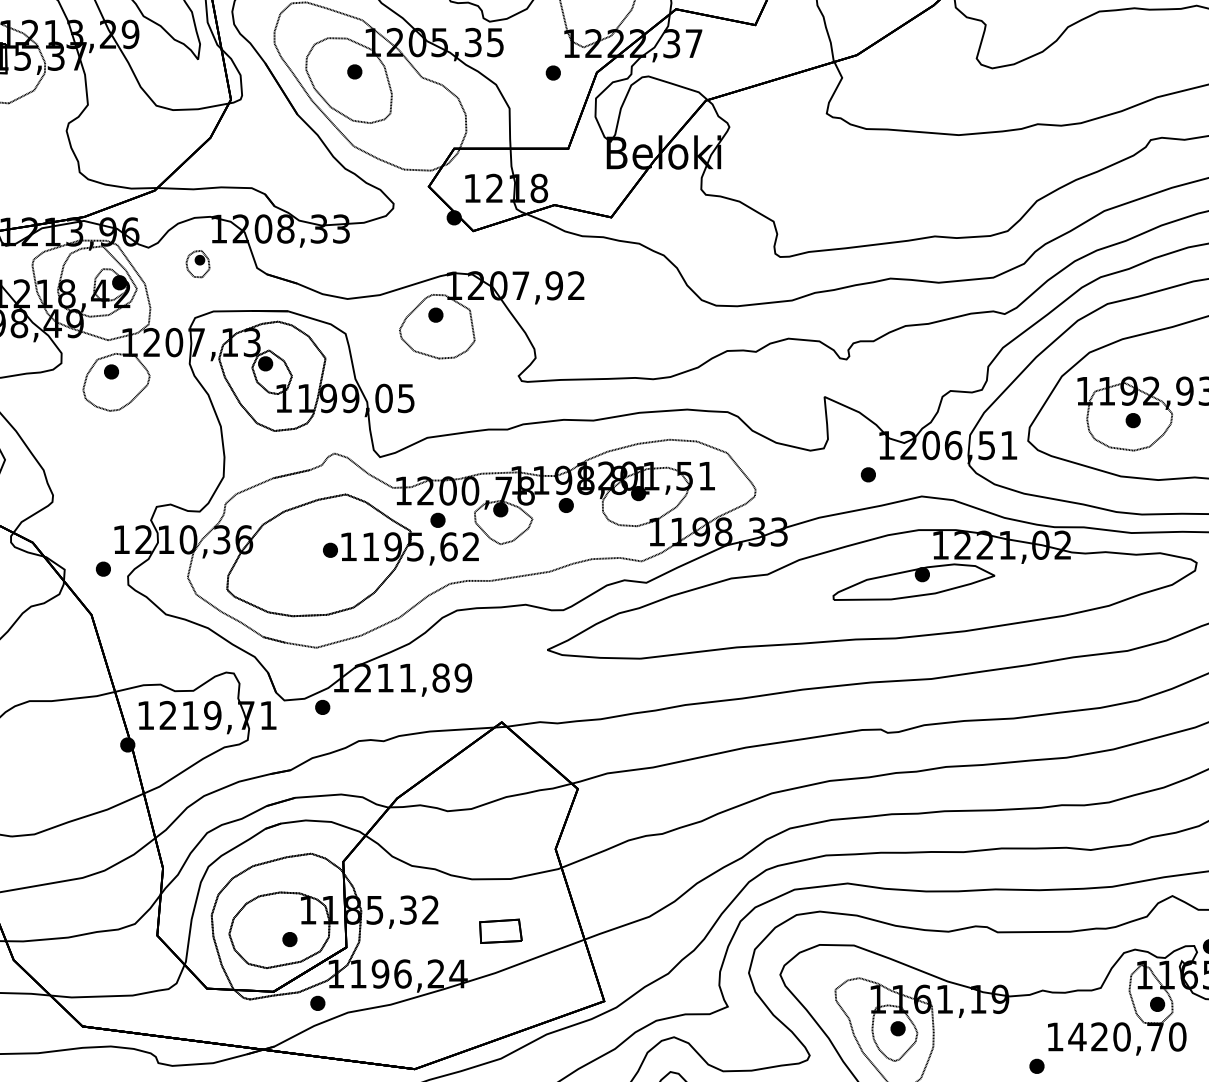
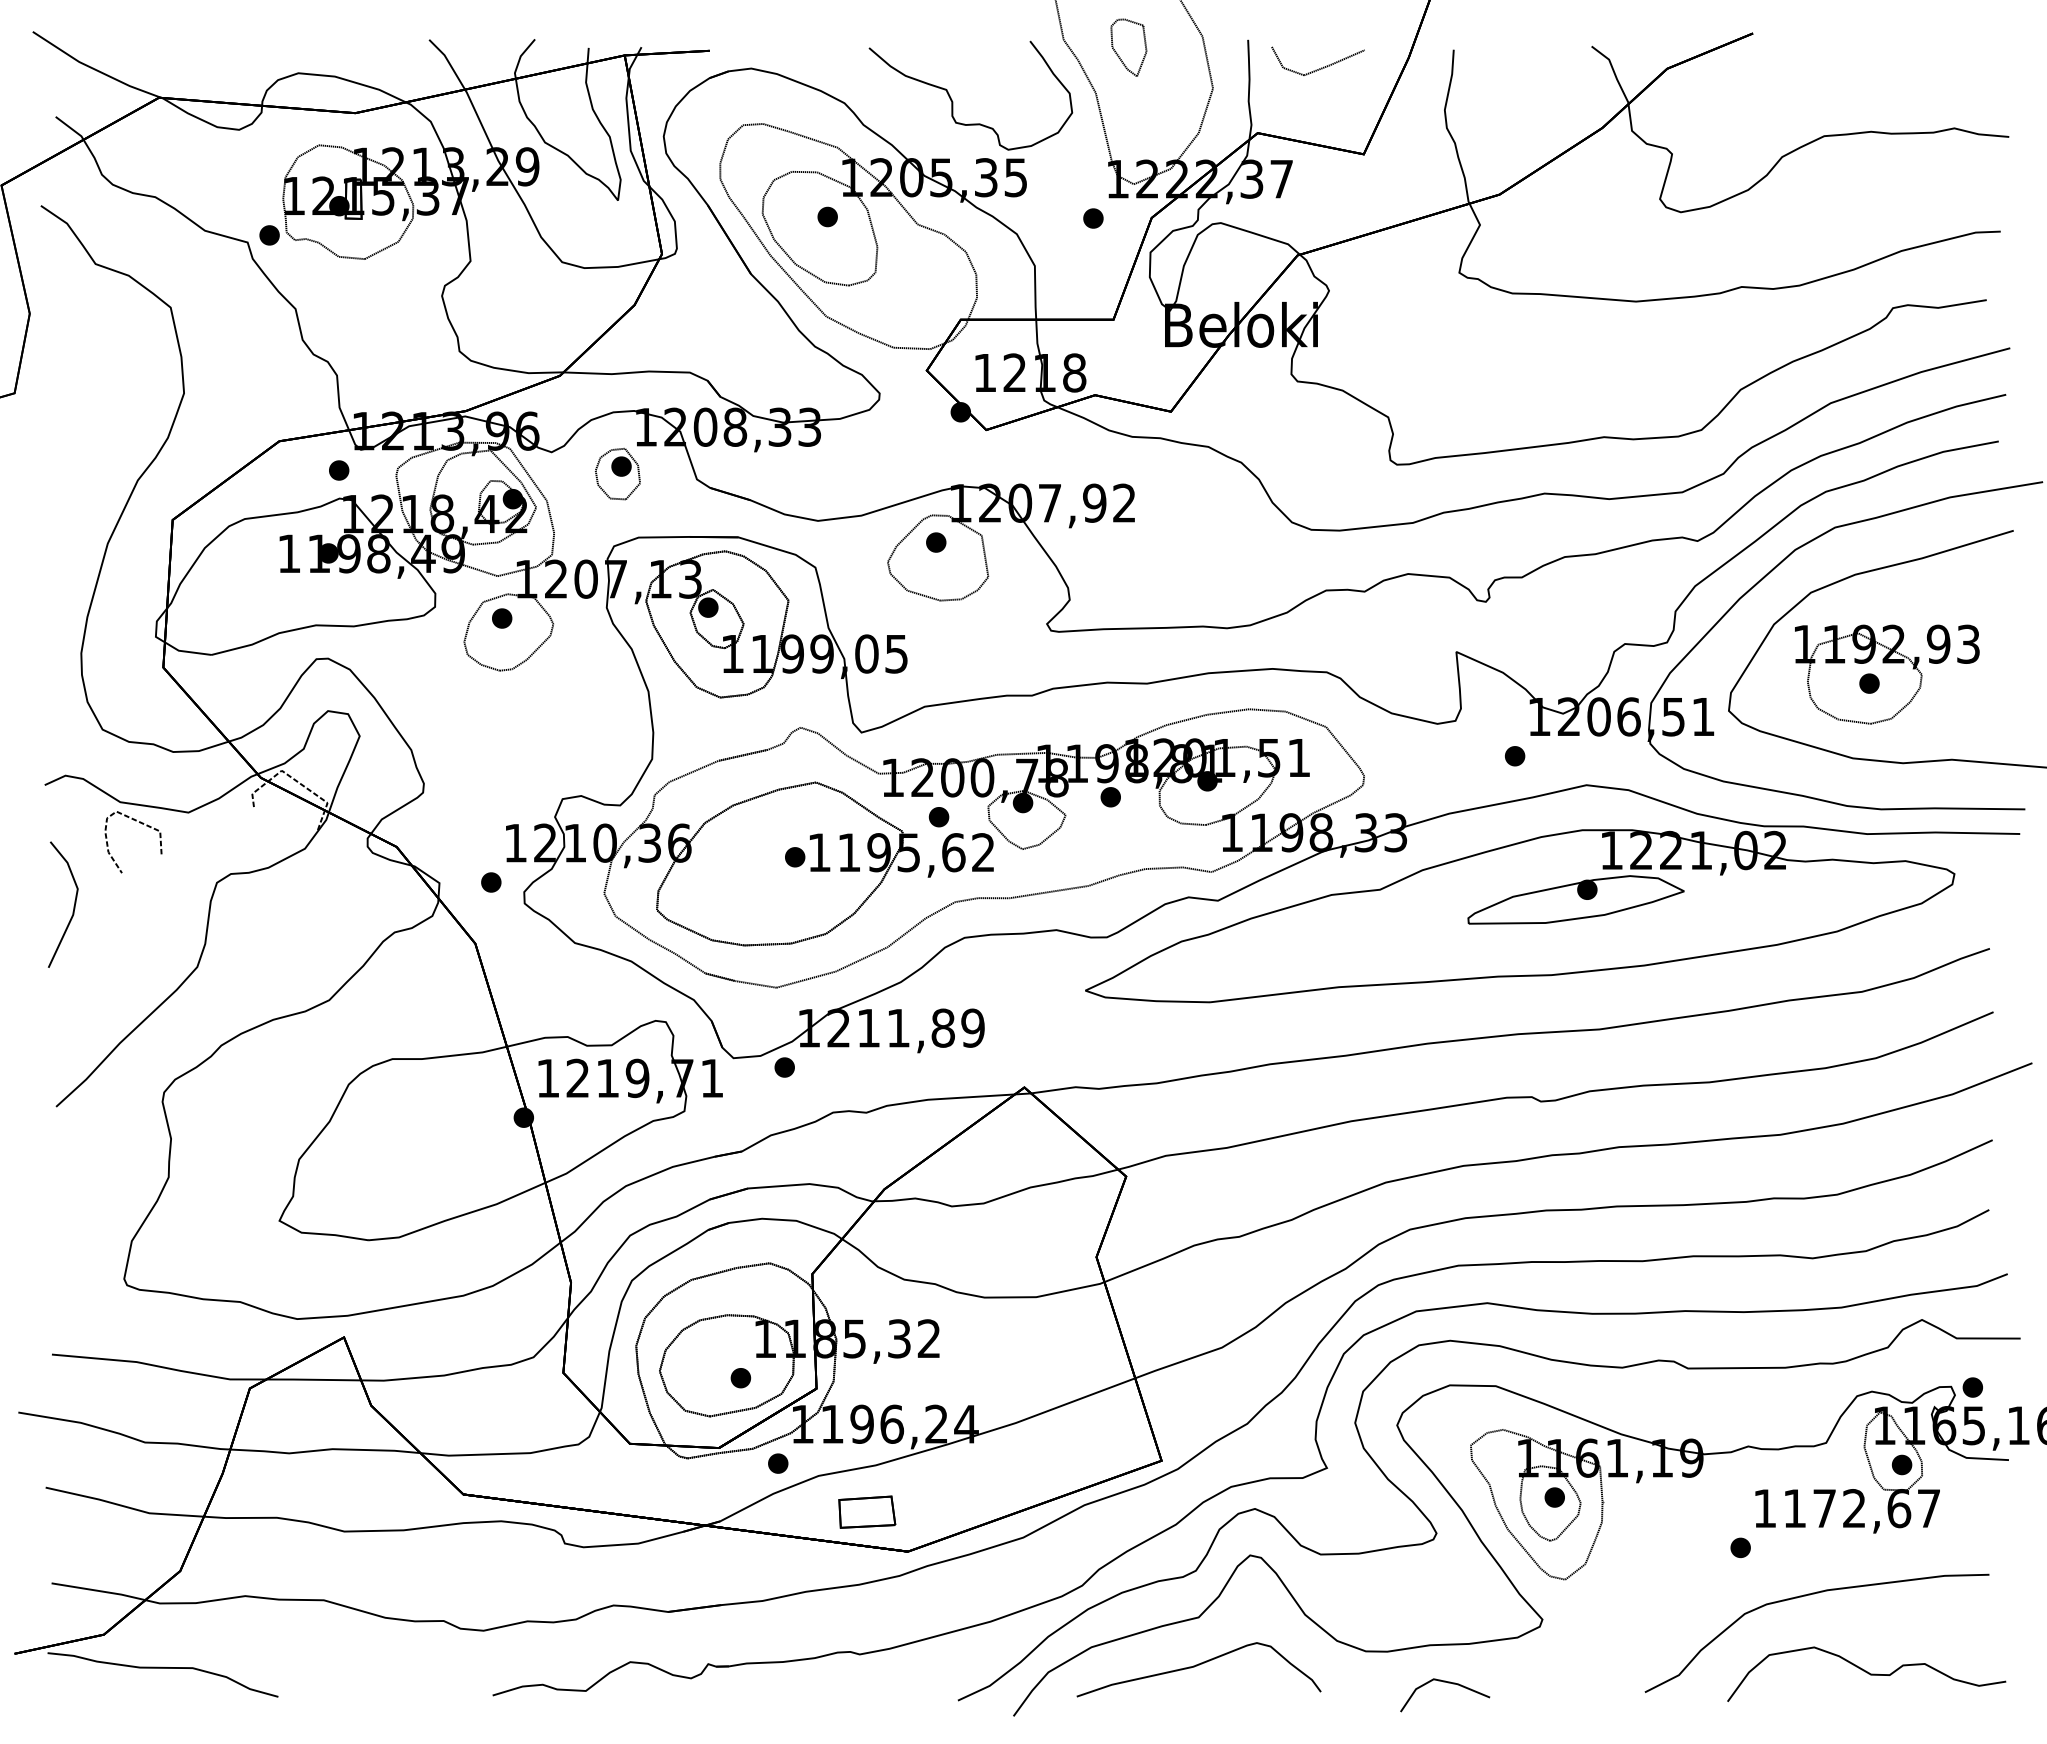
part: (197, 264) -> (617, 474), size x1.43
part: (501, 930) -> (867, 1511), moved
text: (1127, 1036) -> (1861, 1508), 1420,70 -> 1172,67

